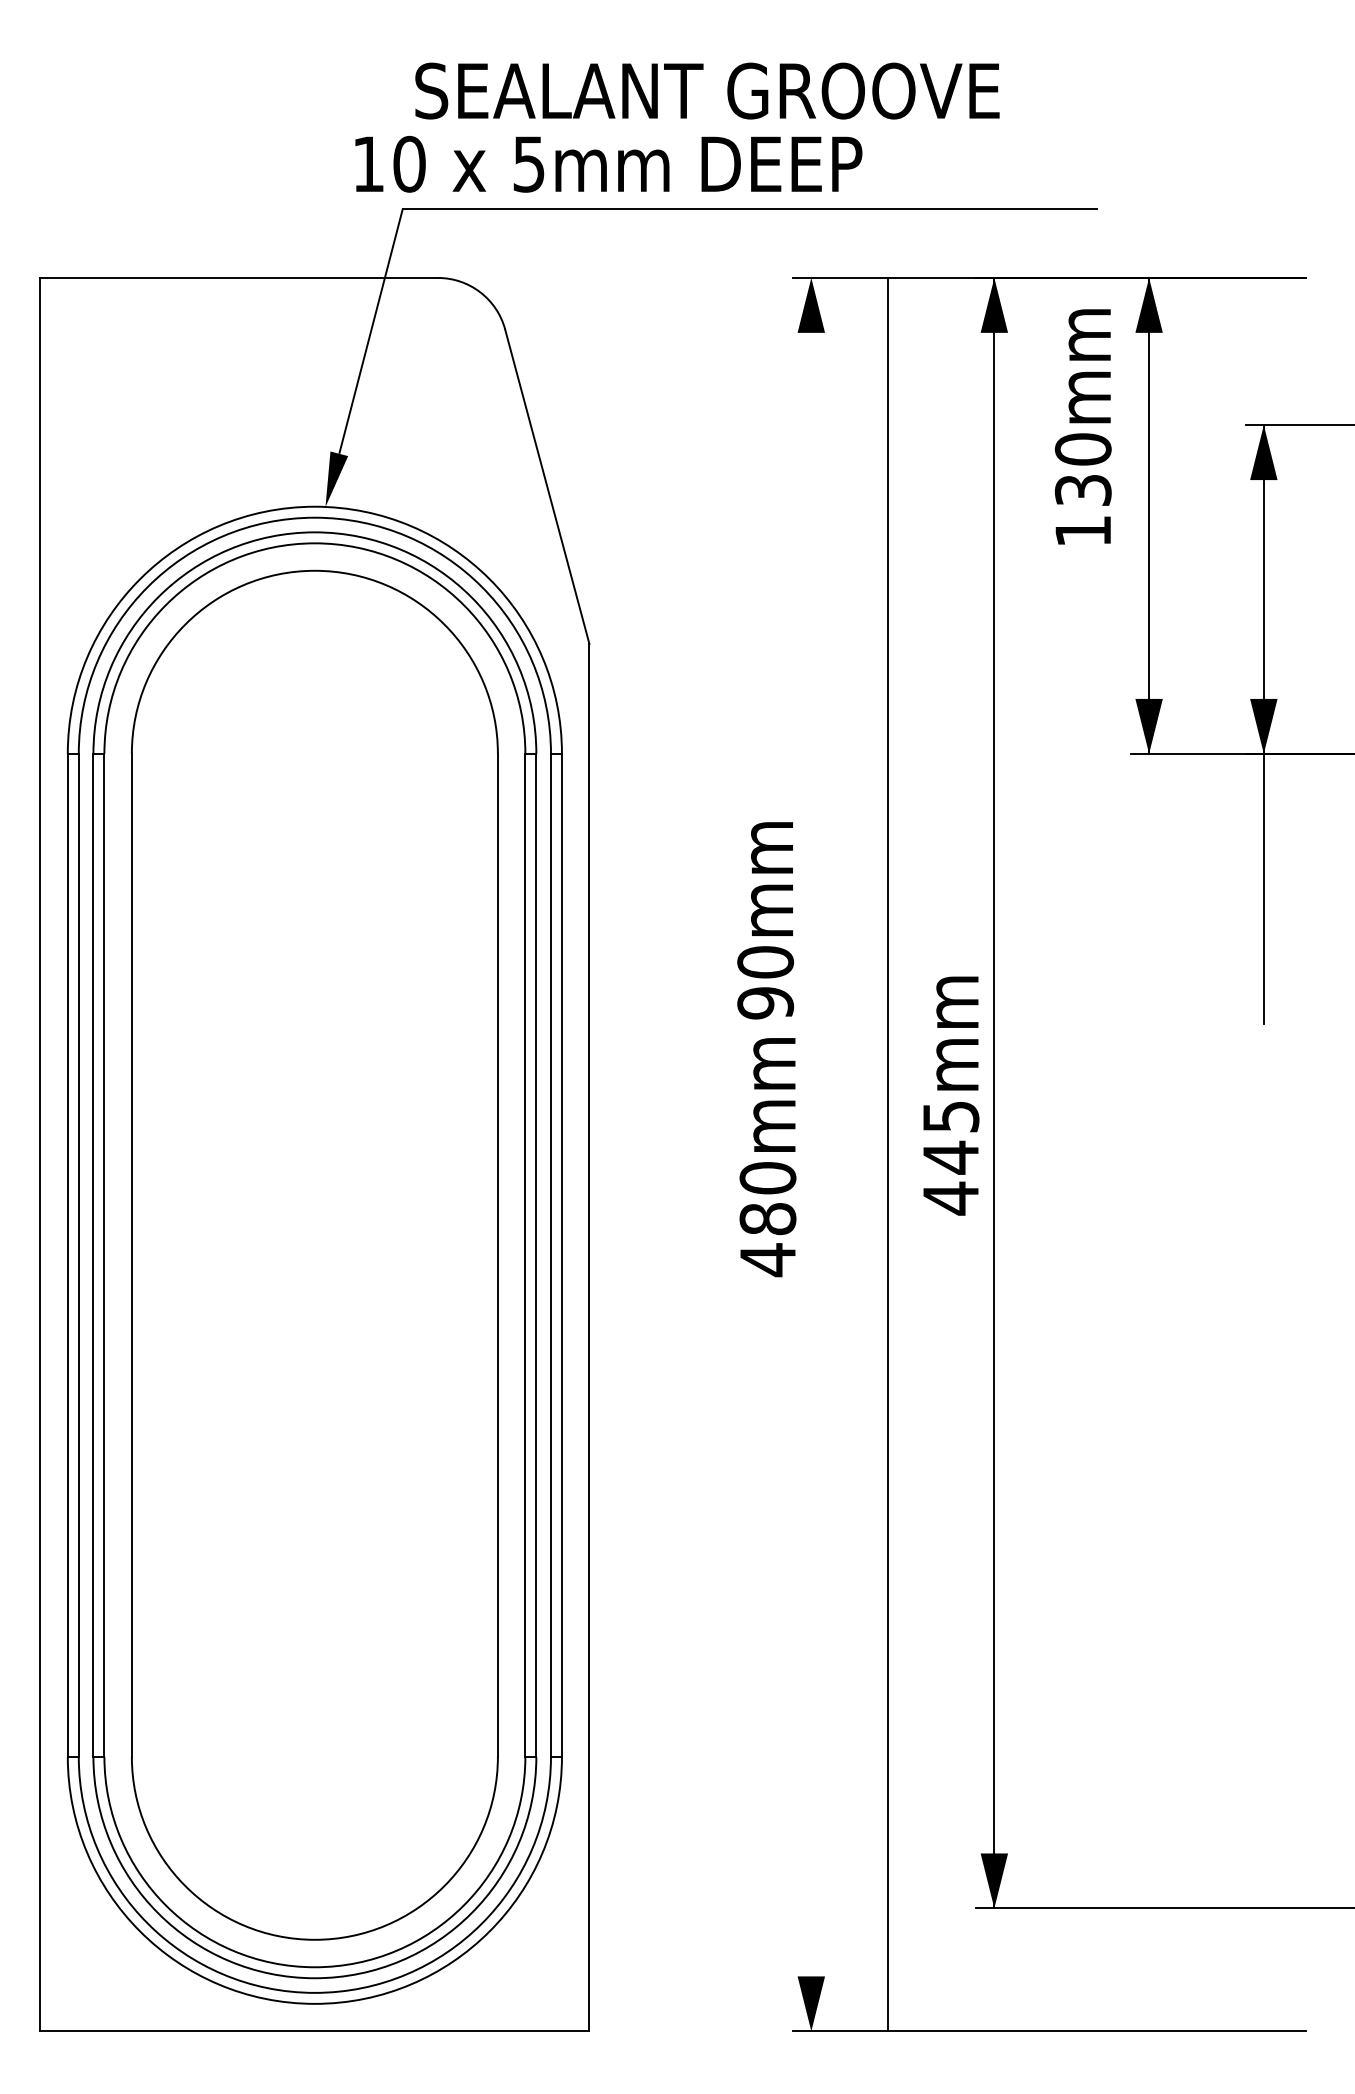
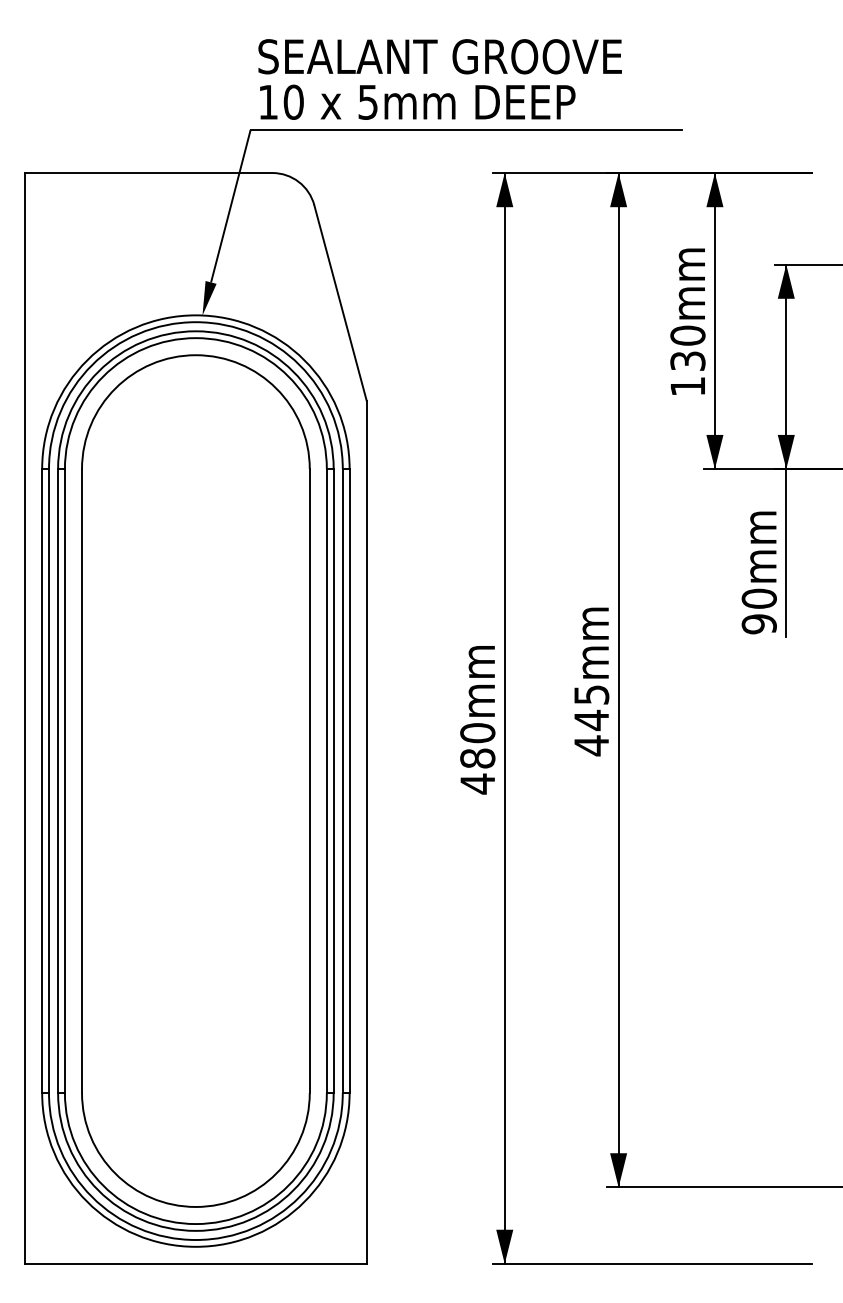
text: (608, 162) -> (417, 101), moved
text: (1082, 426) -> (687, 321), moved
text: (764, 920) -> (758, 572), moved
line: (888, 1154) -> (504, 718), moved

